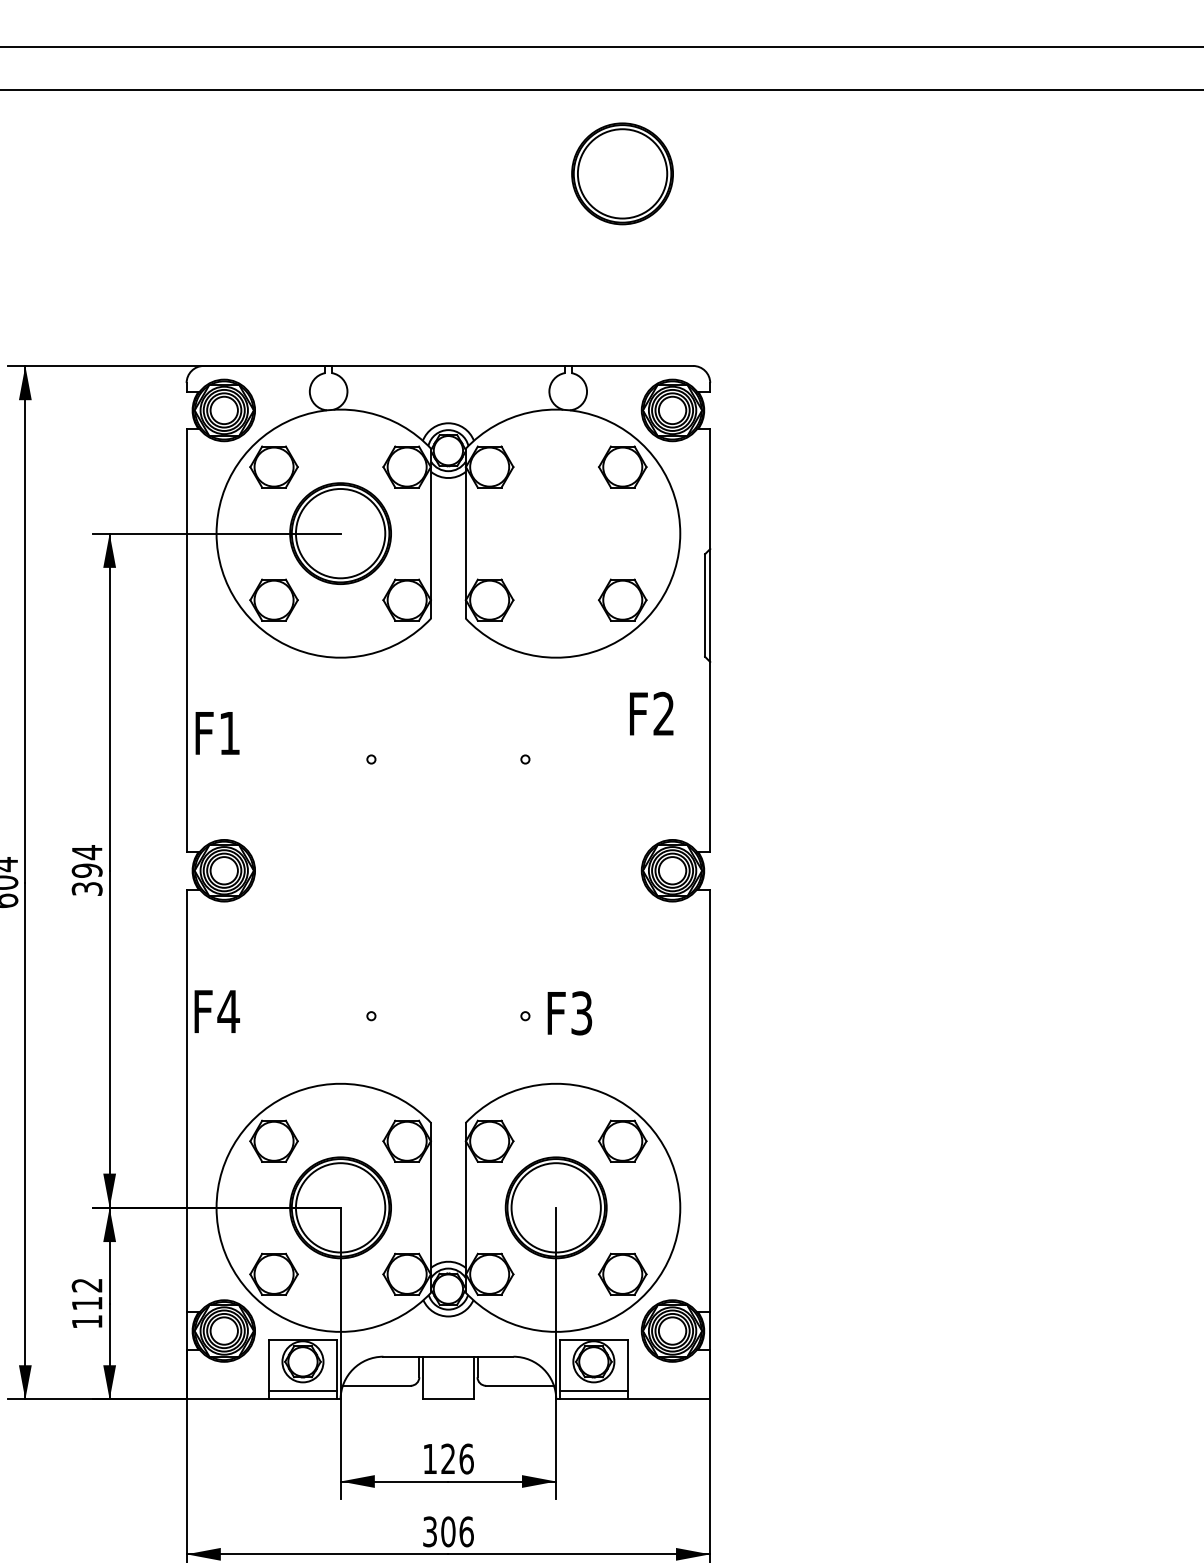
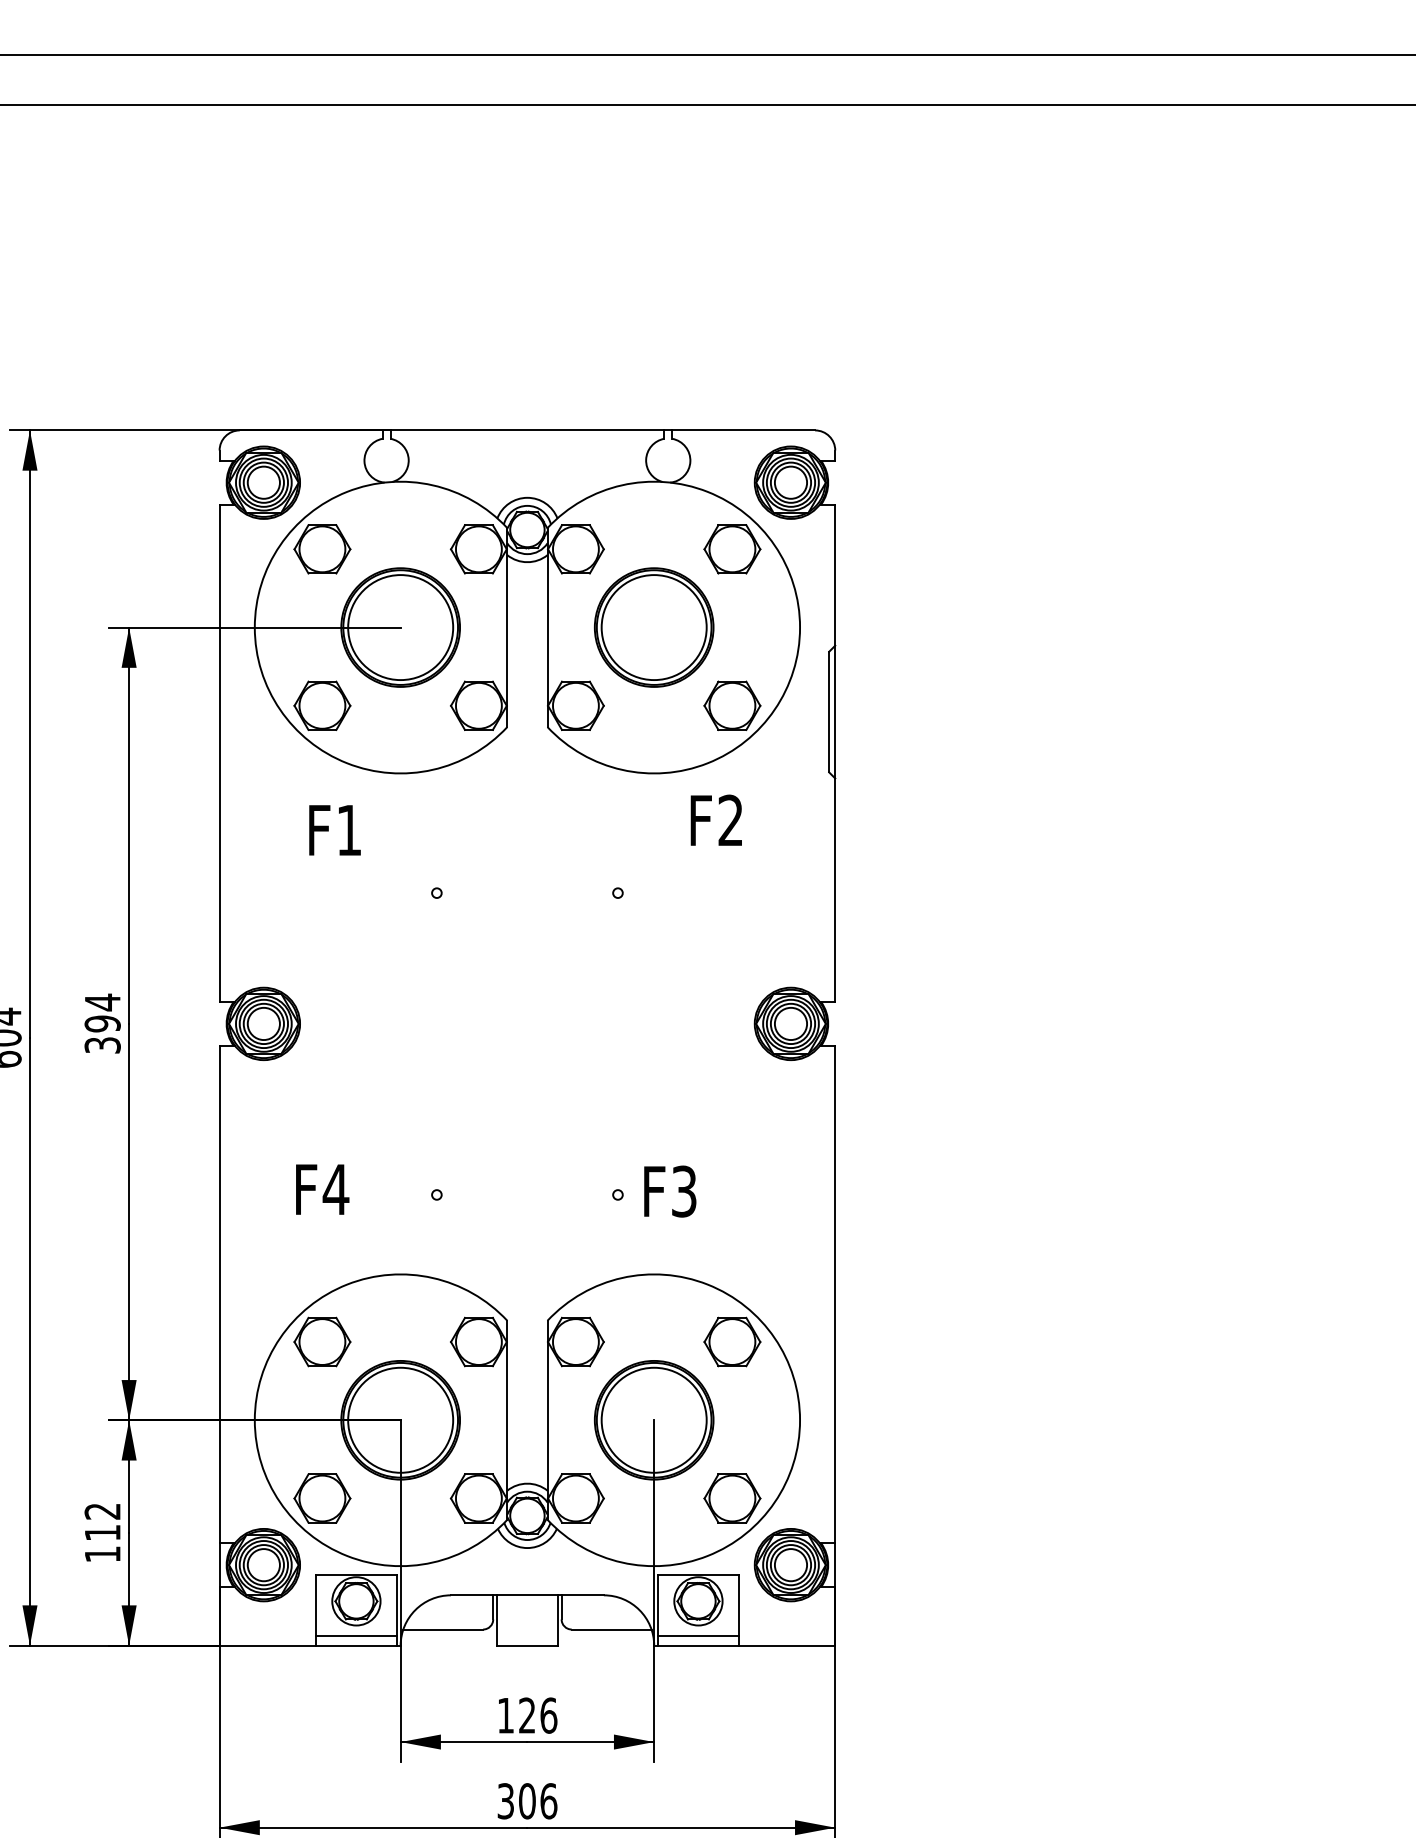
part: (622, 173) -> (654, 627), moved
text: (650, 713) -> (715, 819), moved
text: (217, 733) -> (334, 830), moved
text: (217, 1011) -> (322, 1189), moved

